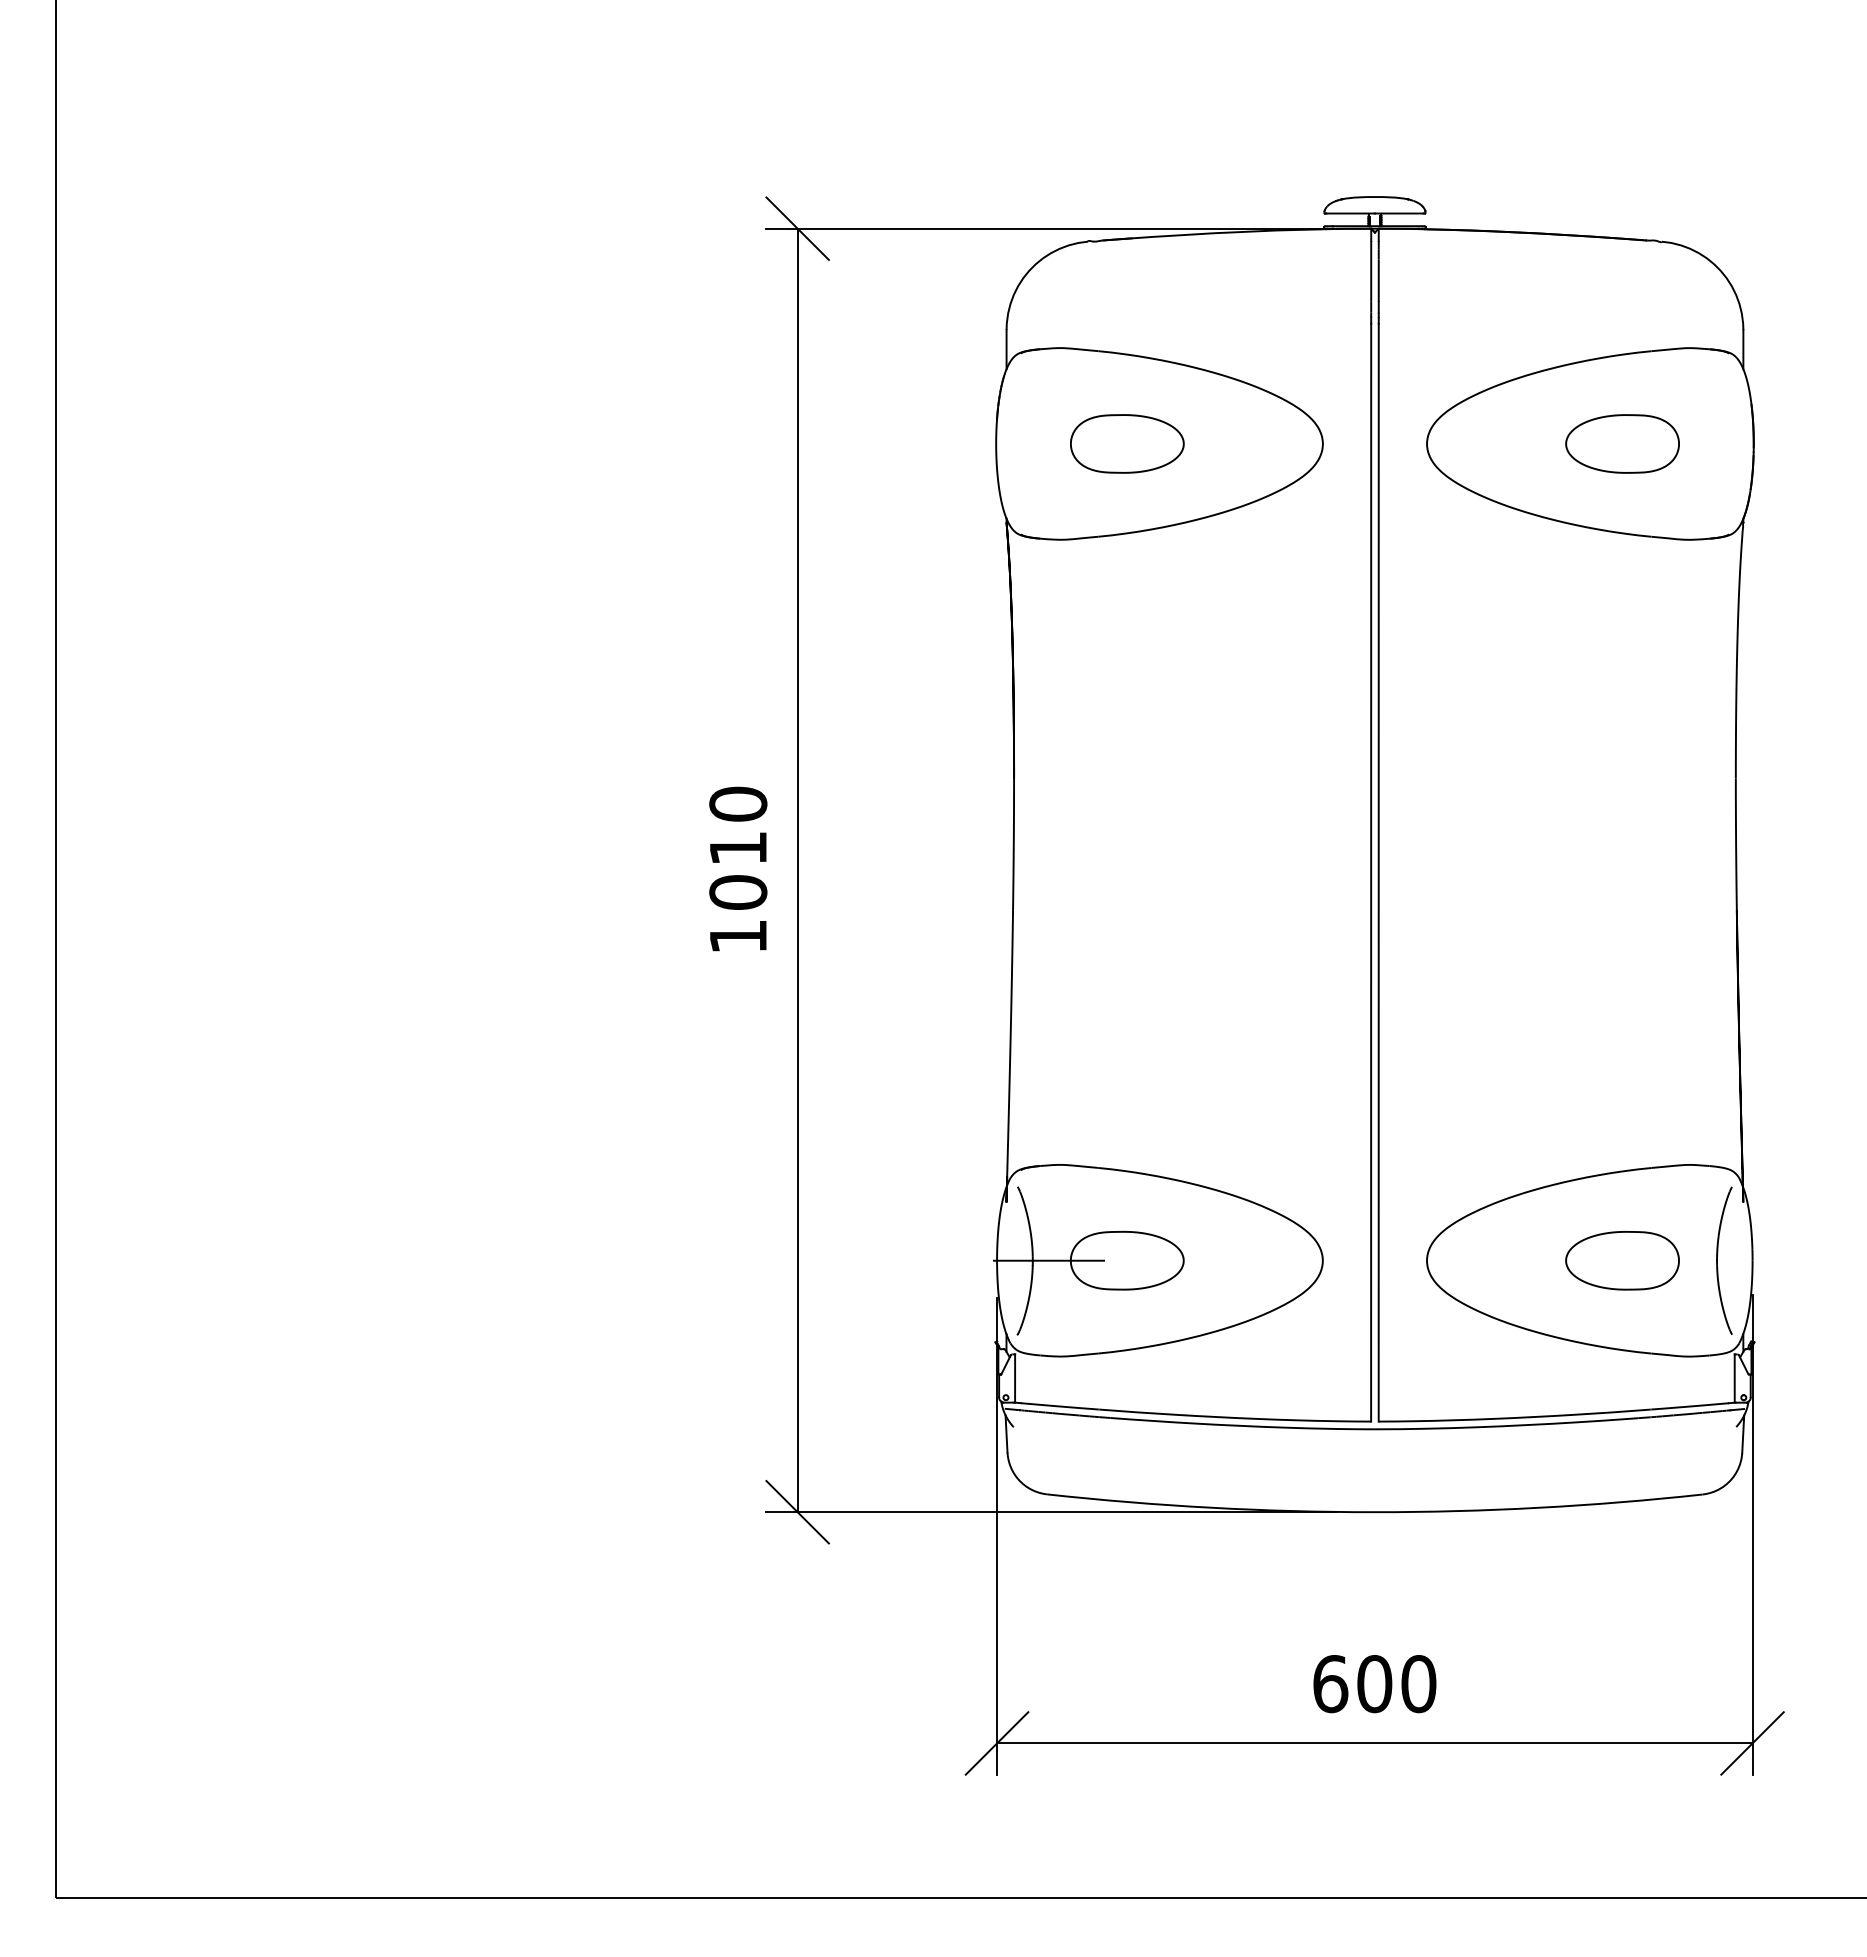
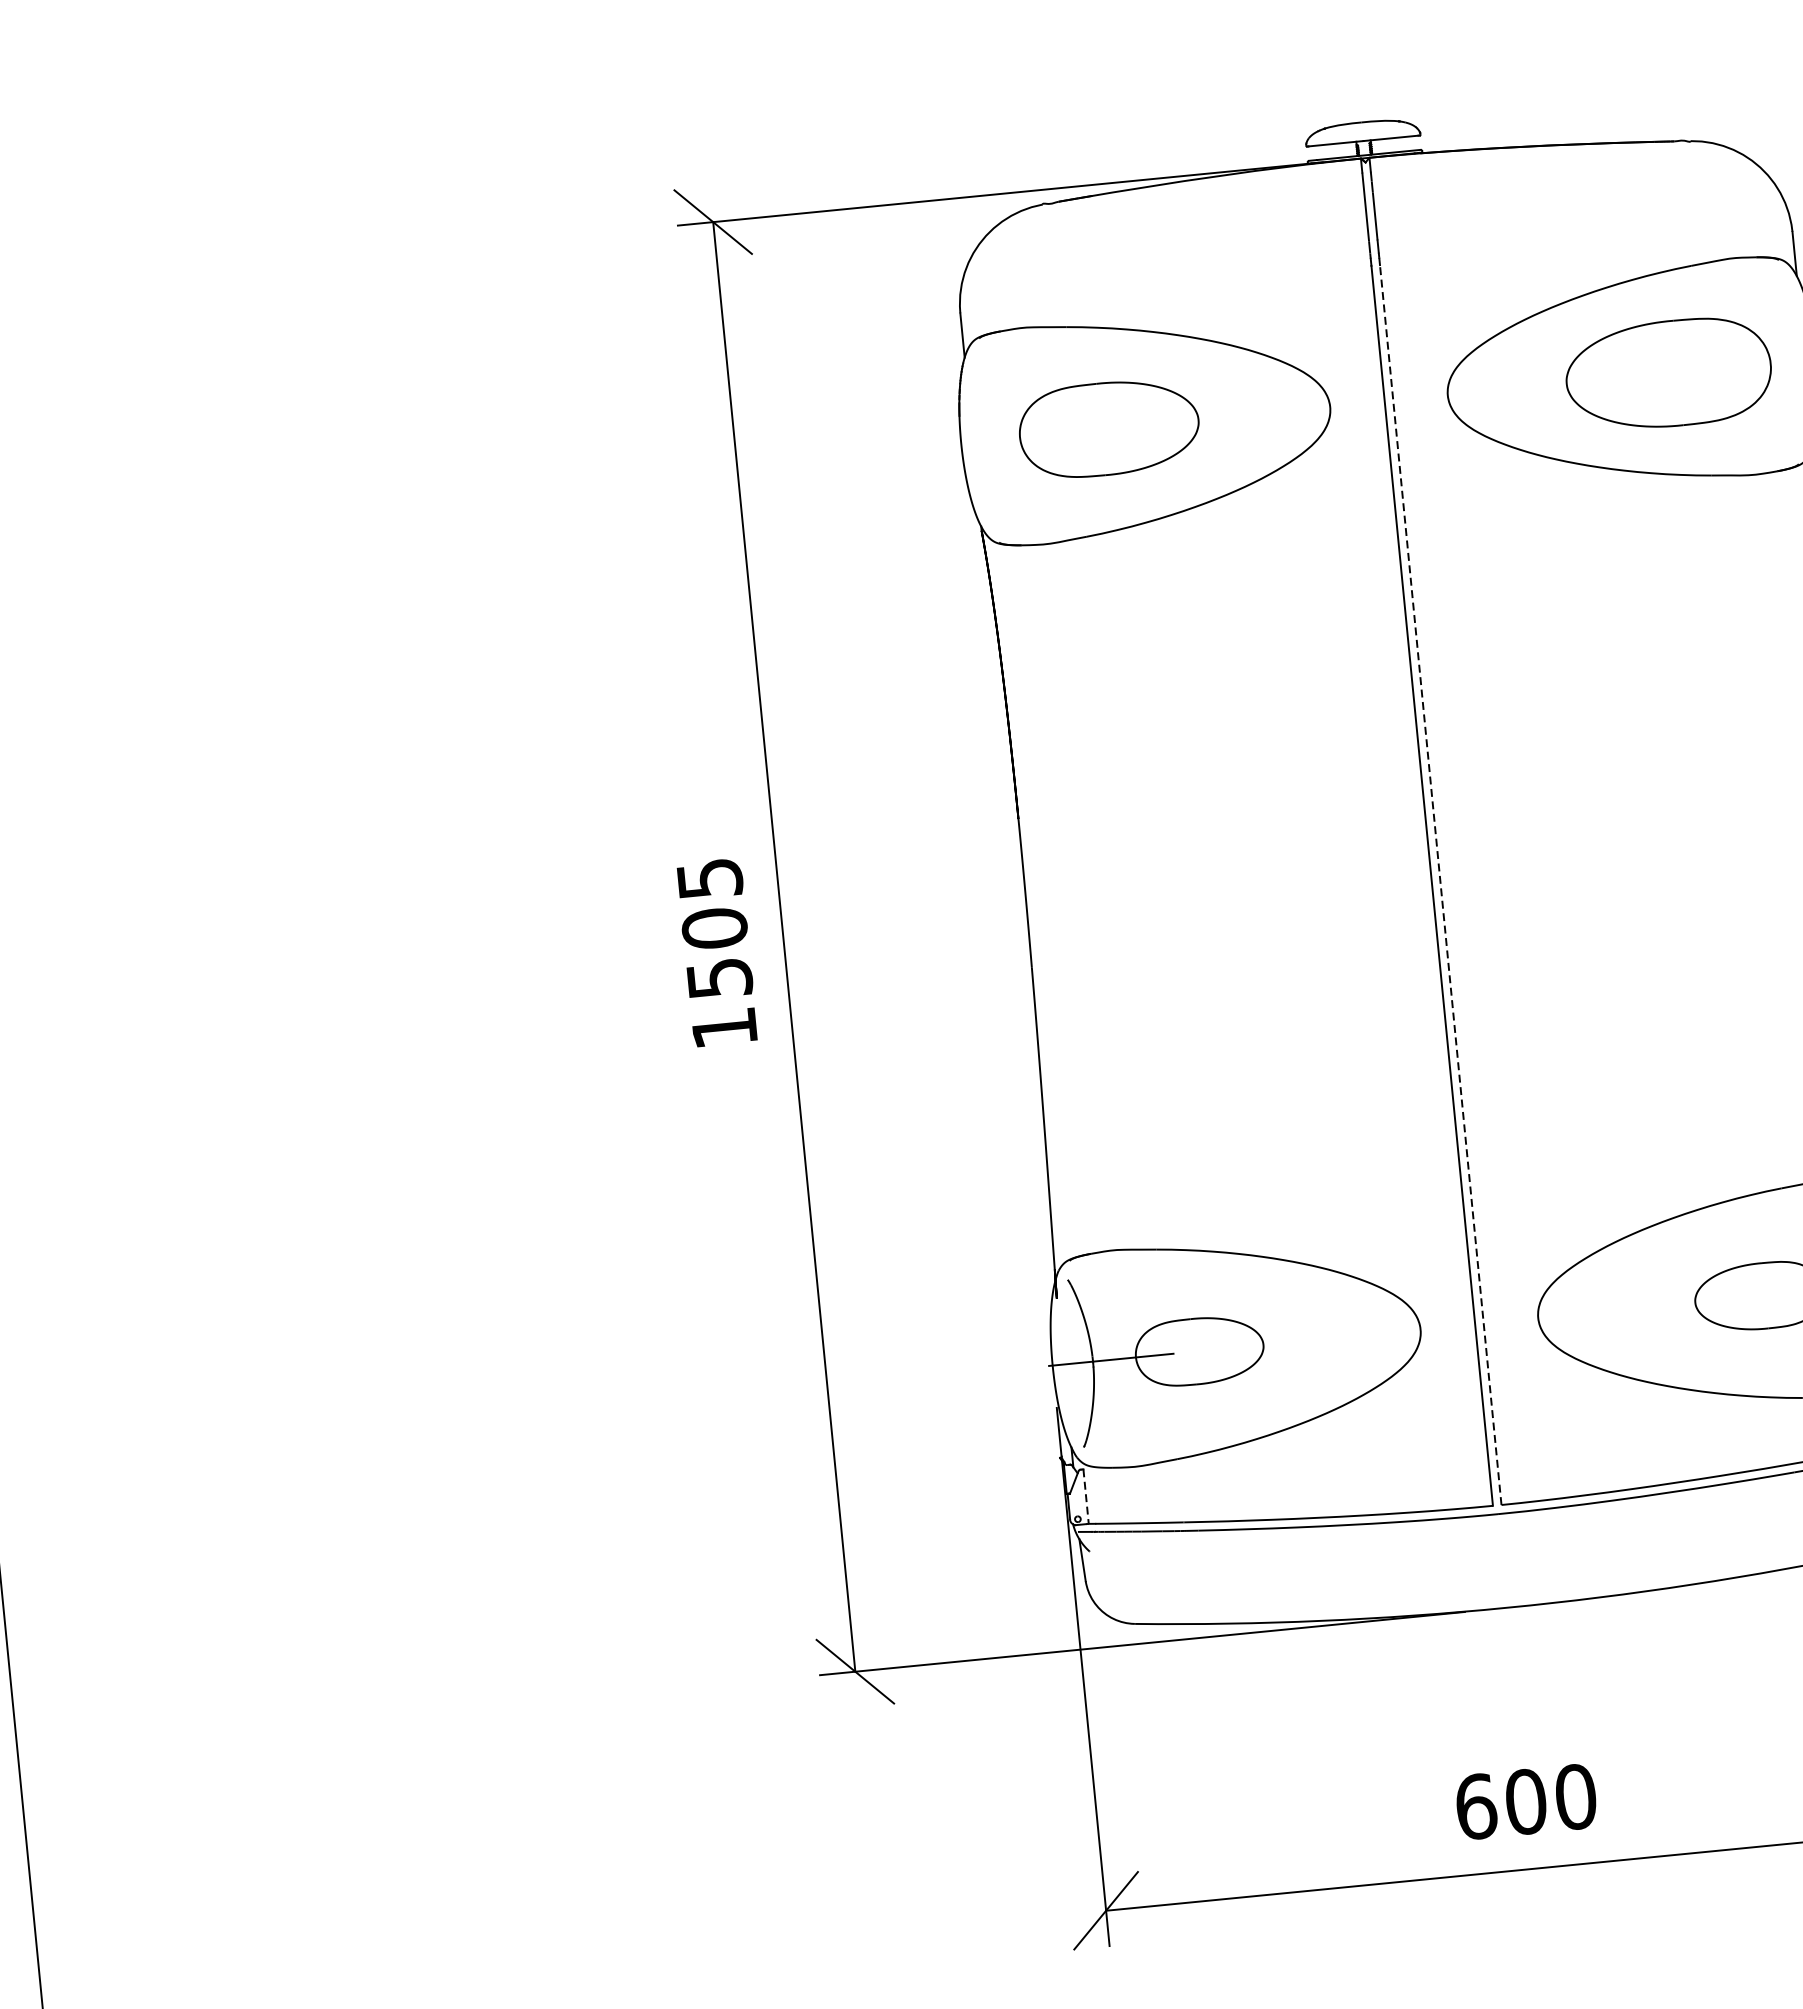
part: (1127, 443) -> (1109, 428), size x1.4
part: (1622, 443) -> (1668, 373), size x1.6
text: (738, 847) -> (714, 927), 1010 -> 1505
line: (1378, 872) -> (1440, 884), solid -> dashed
line: (1015, 1379) -> (1086, 1497), solid -> dashed

